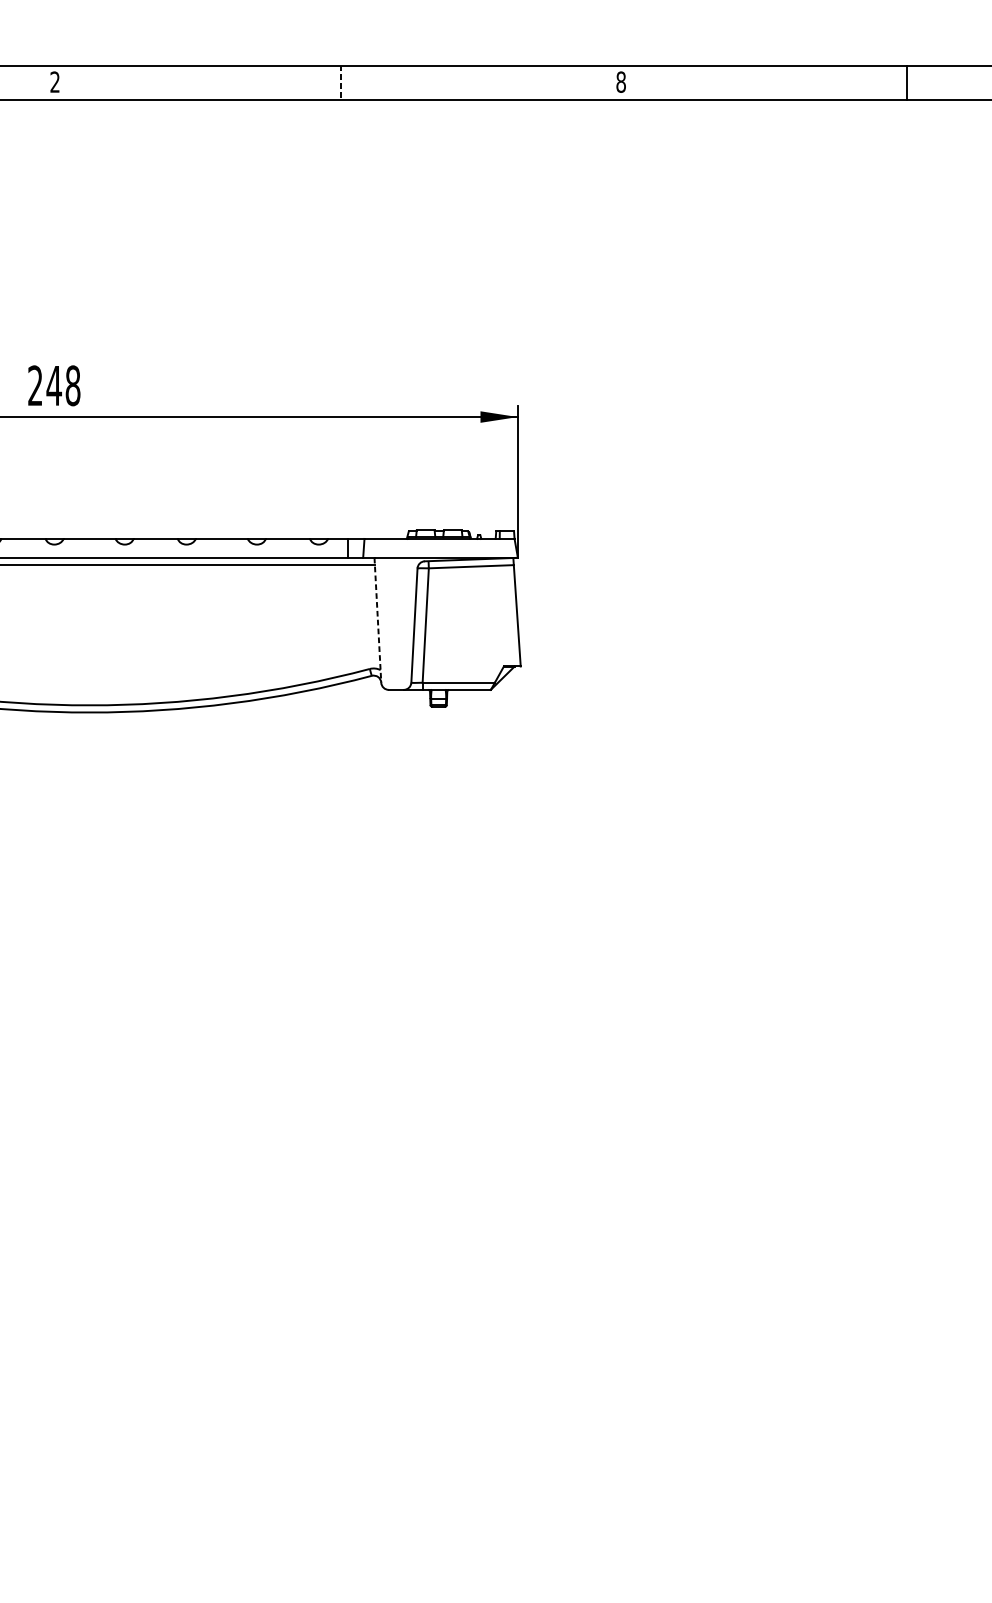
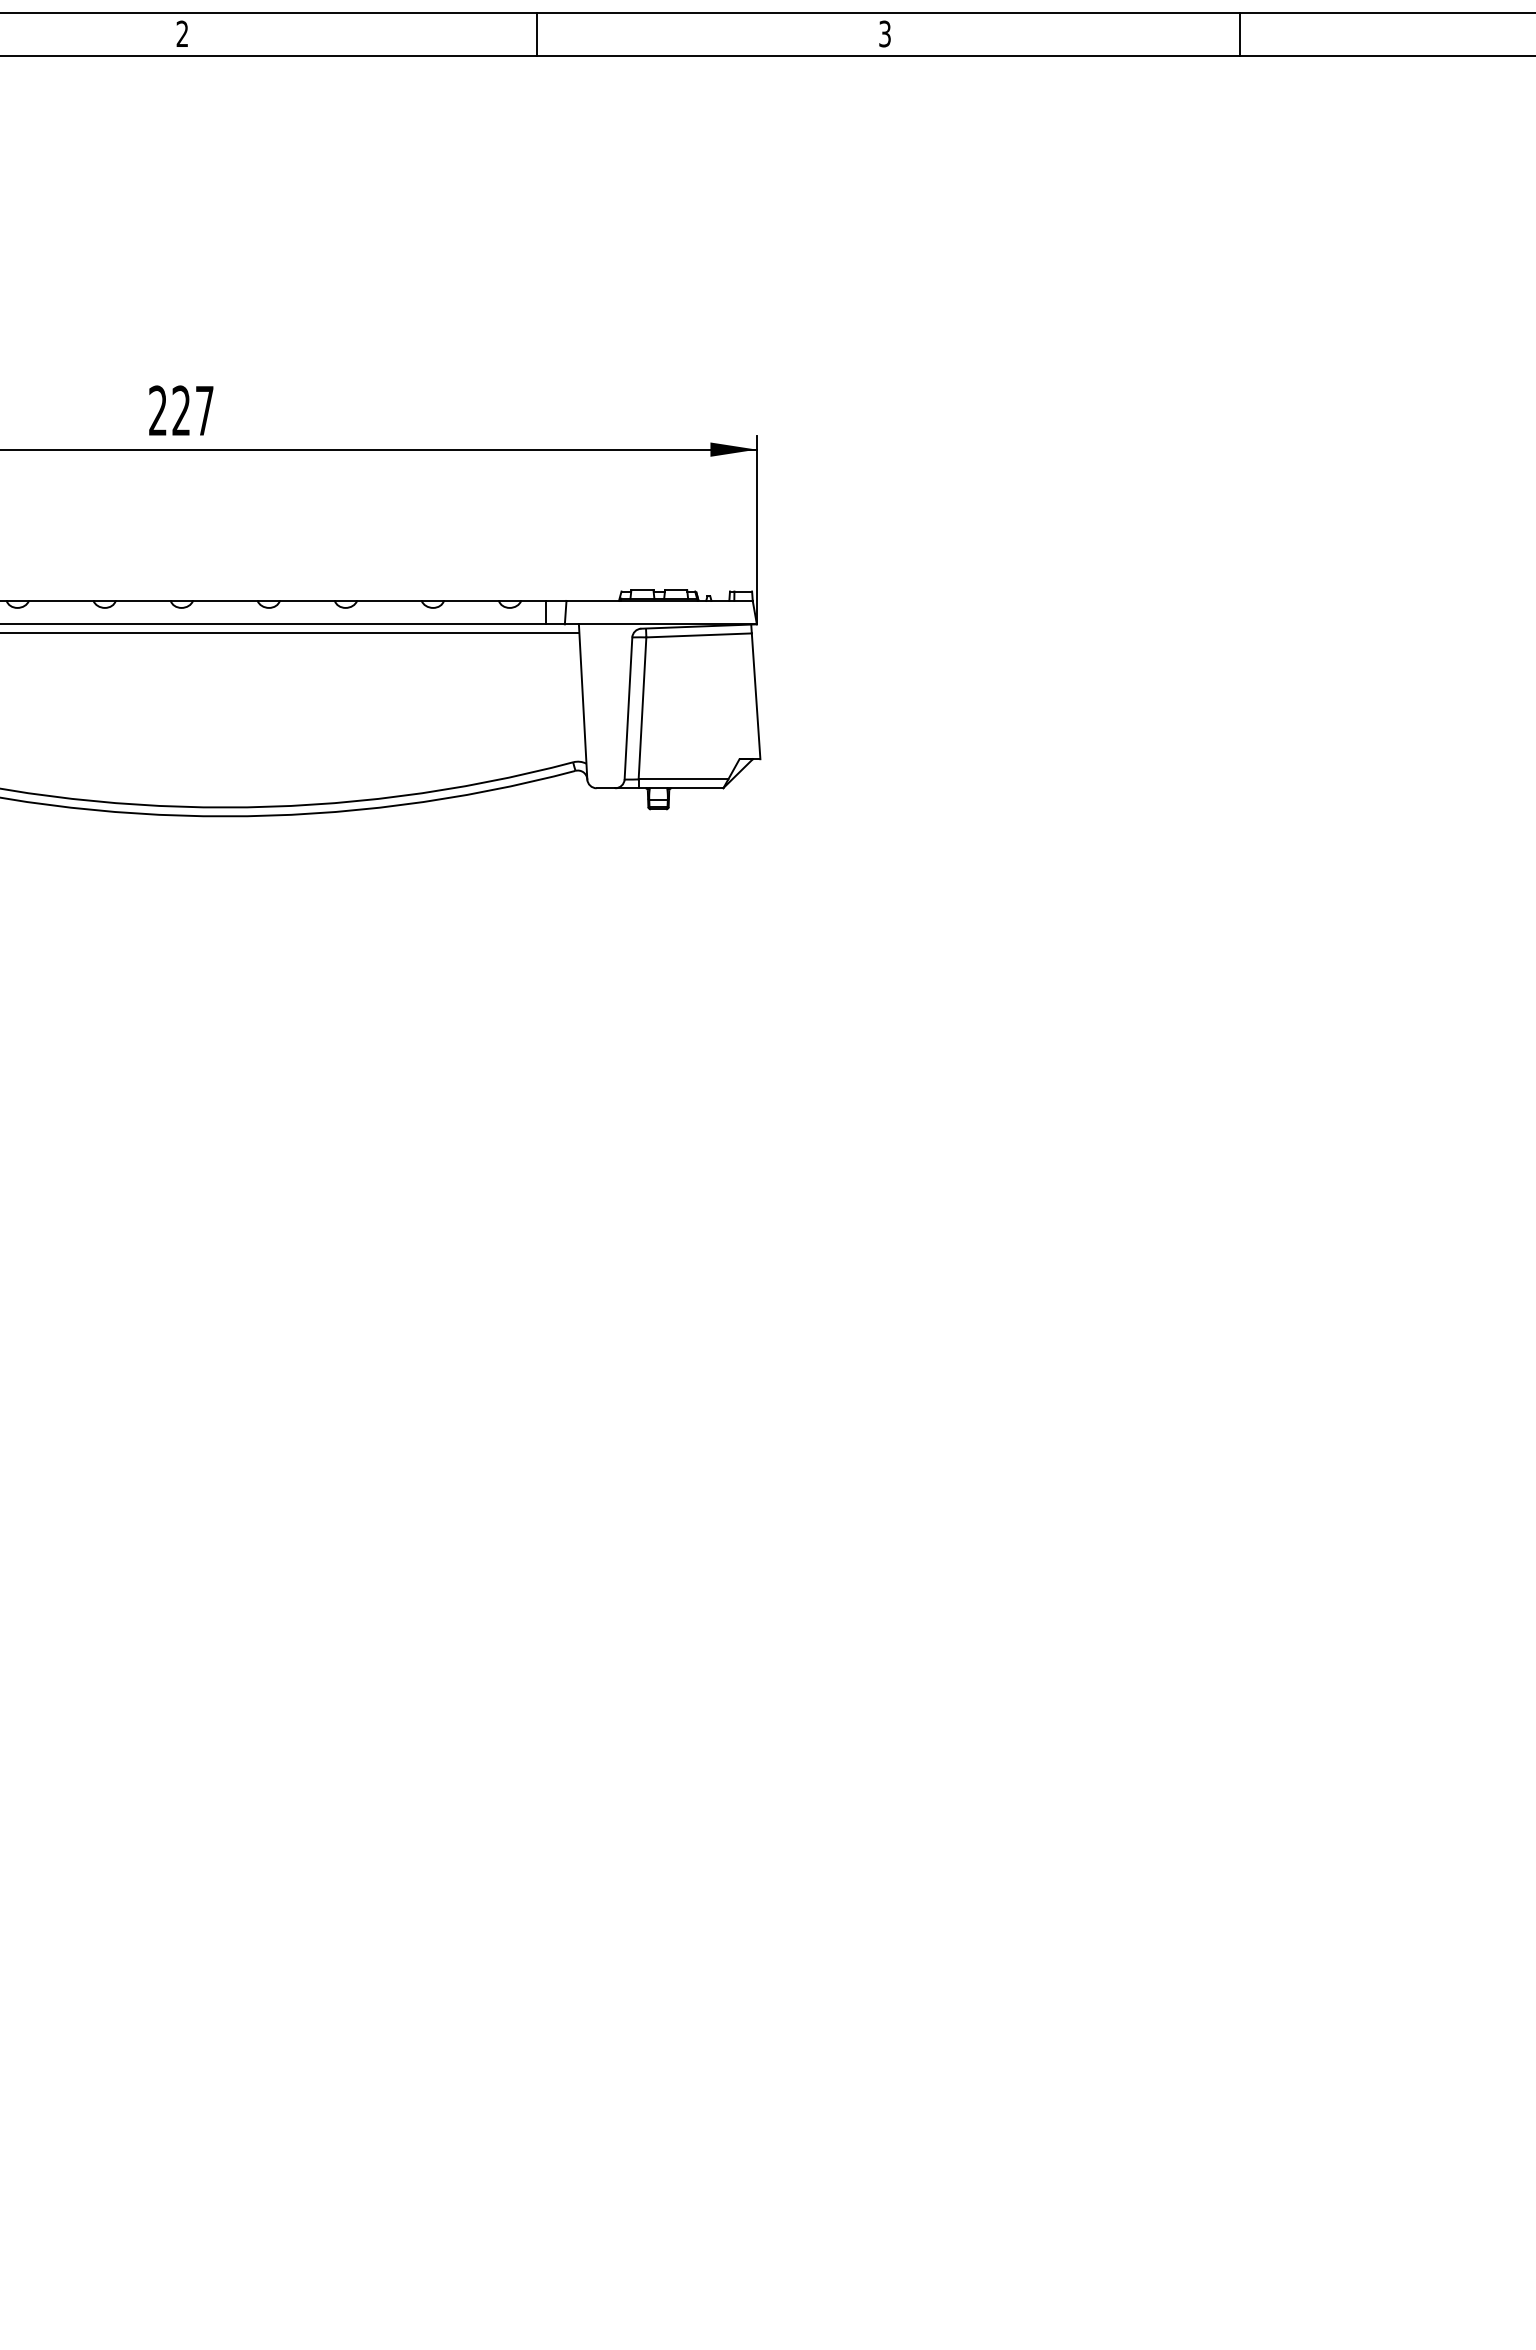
text: (621, 81) -> (885, 33), 8 -> 3
line: (341, 82) -> (537, 34), dashed -> solid
text: (63, 385) -> (192, 410), 248 -> 227
line: (378, 619) -> (583, 701), dashed -> solid

